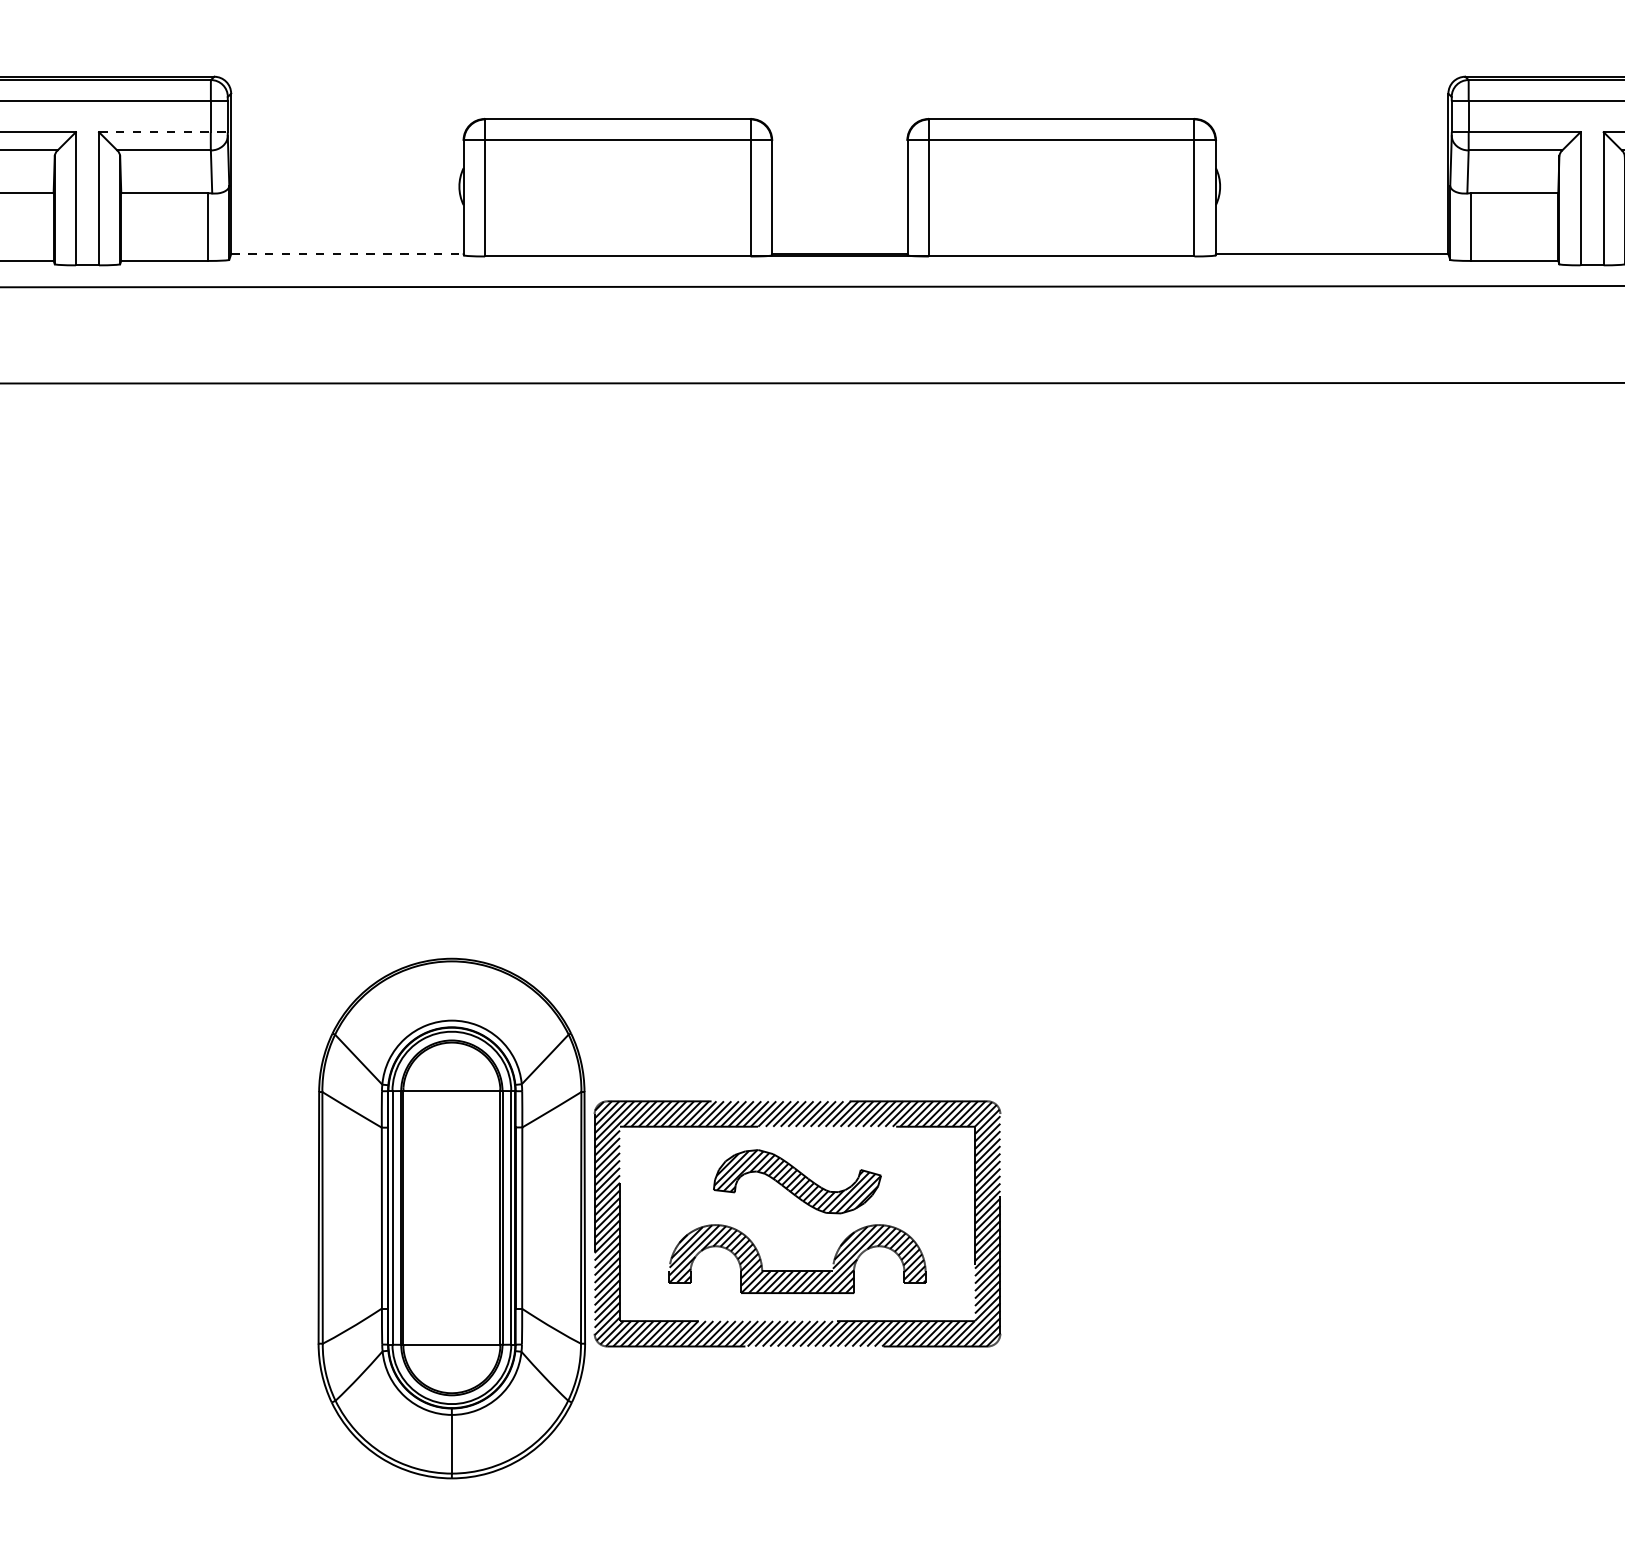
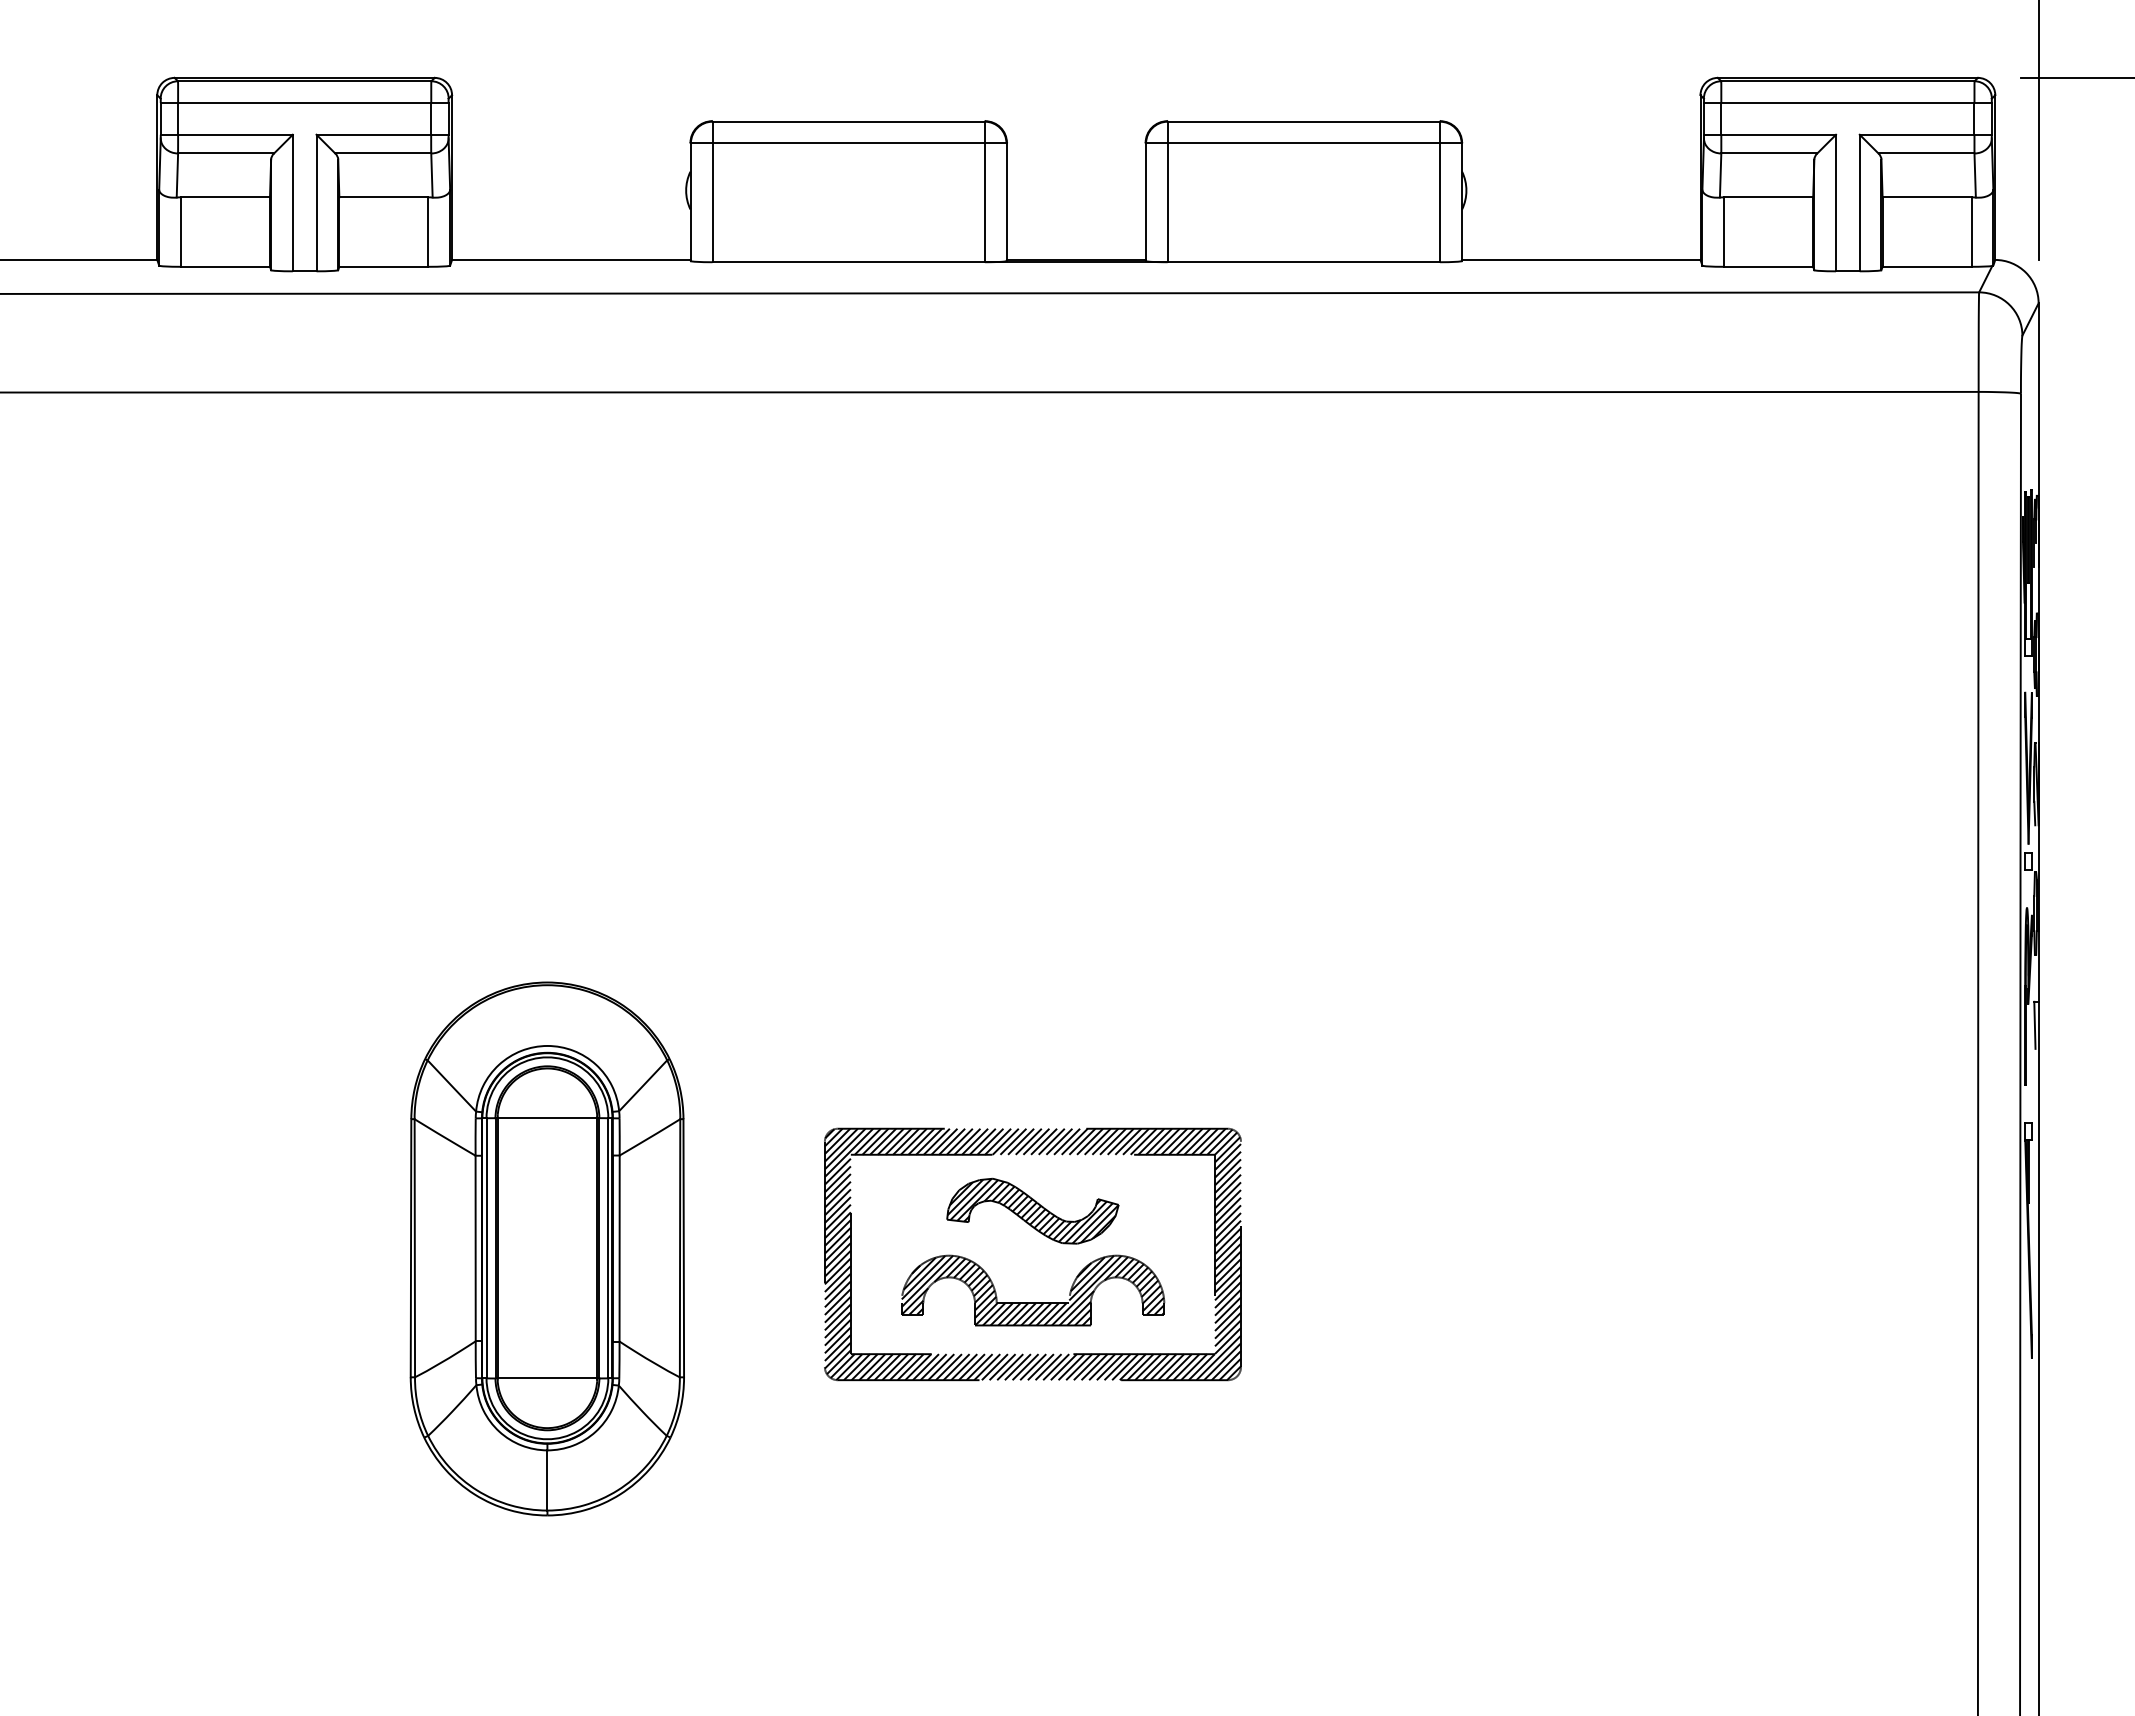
line: (164, 131) -> (383, 134), dashed -> solid
line: (347, 253) -> (571, 259), dashed -> solid
part: (450, 1218) -> (546, 1248), moved

